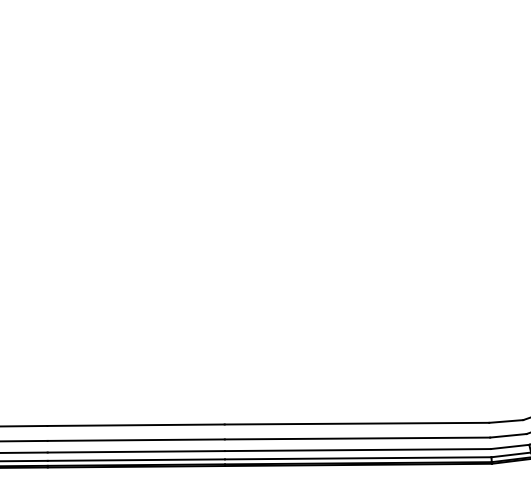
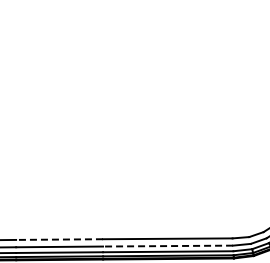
line: (136, 425) -> (59, 239), solid -> dashed
line: (356, 439) -> (167, 246), solid -> dashed

